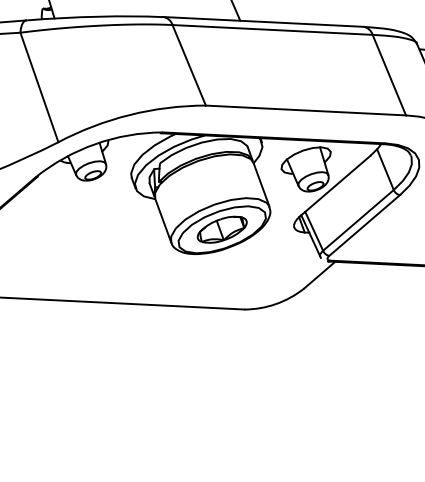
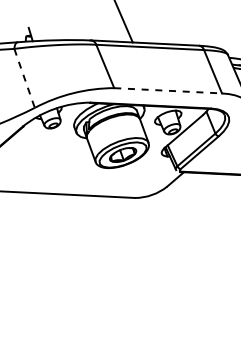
line: (39, 87) -> (24, 78), solid -> dashed
line: (306, 109) -> (168, 90), solid -> dashed

